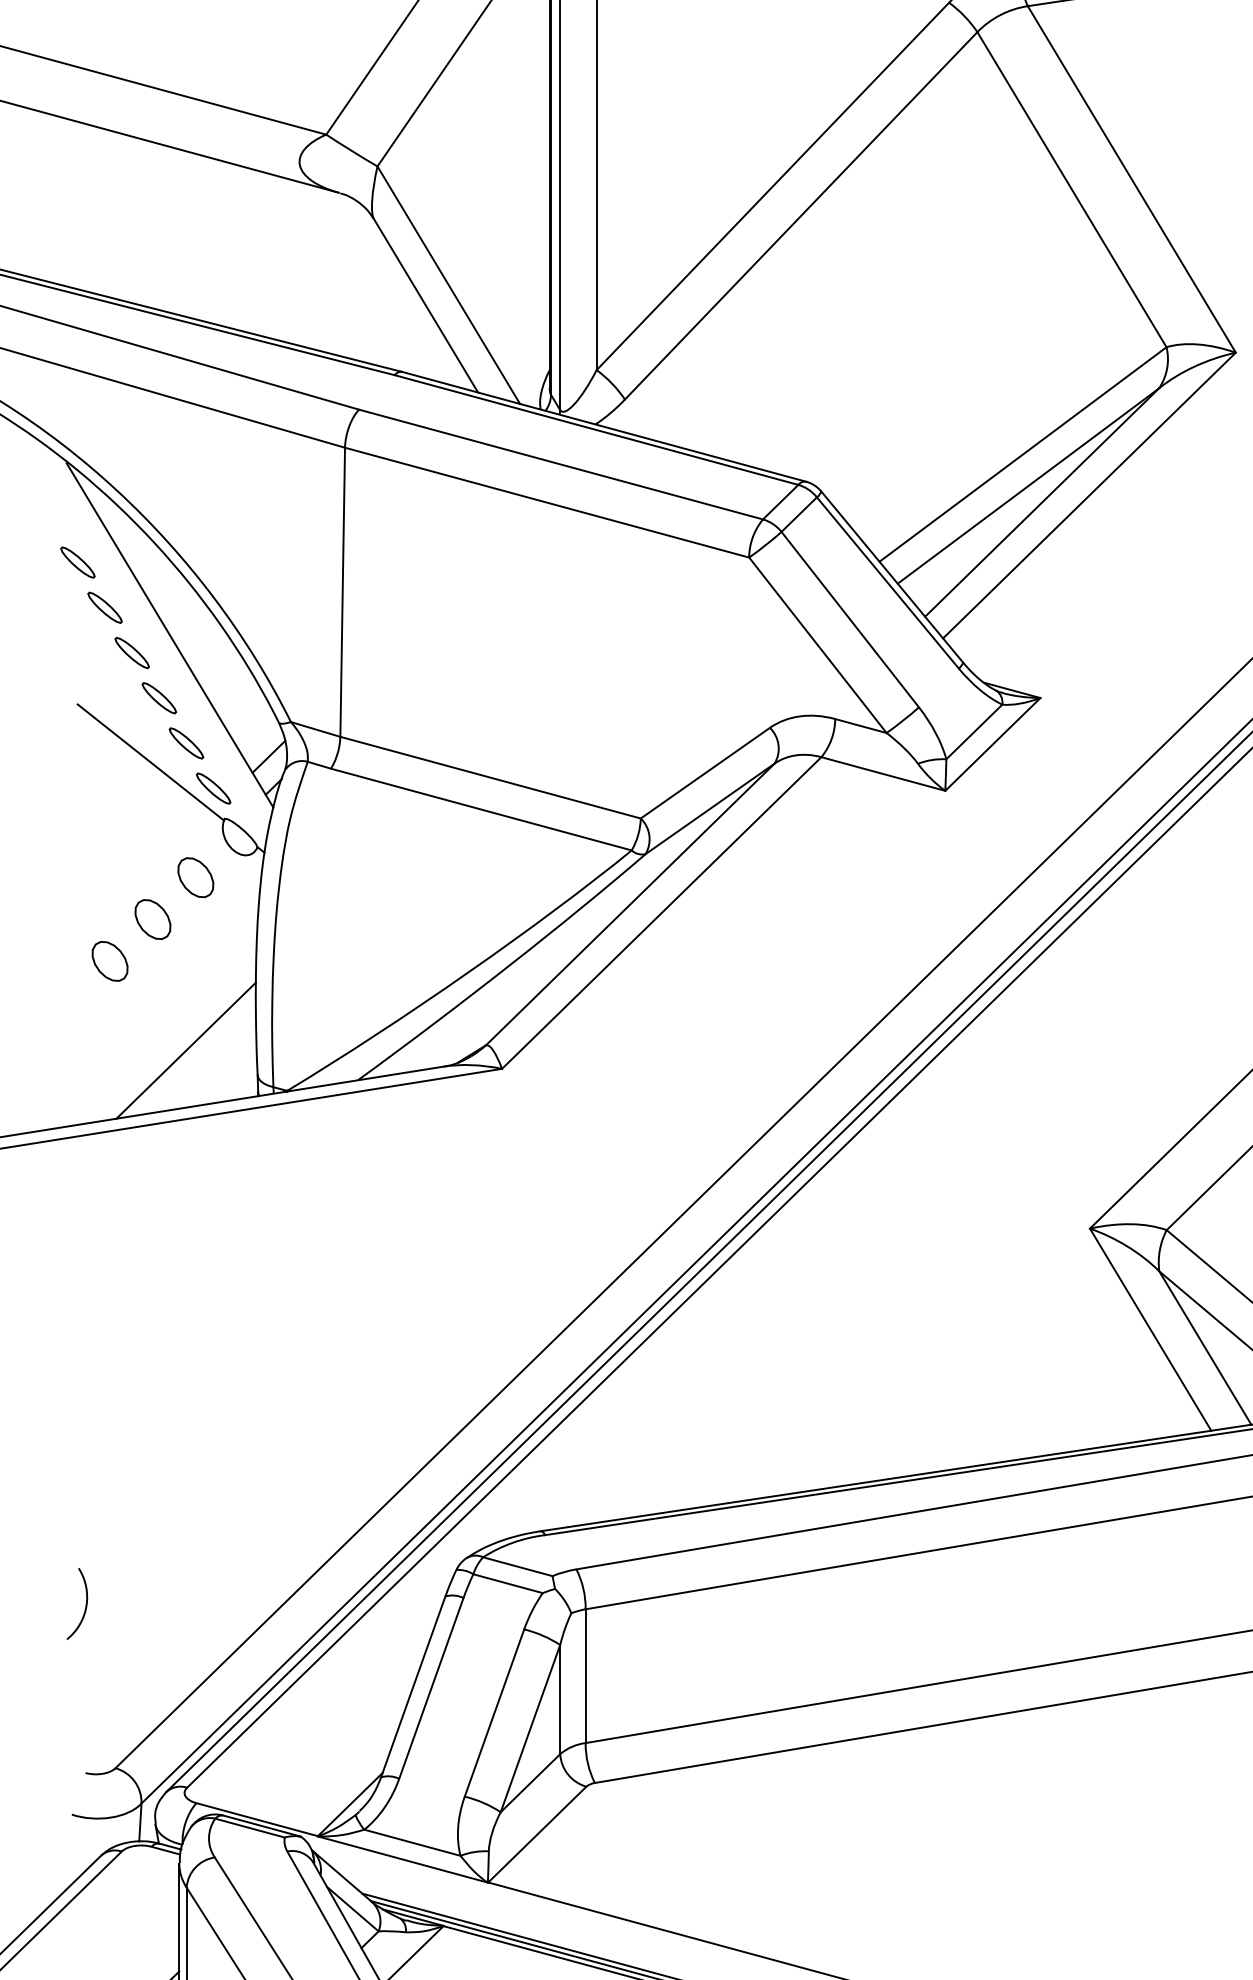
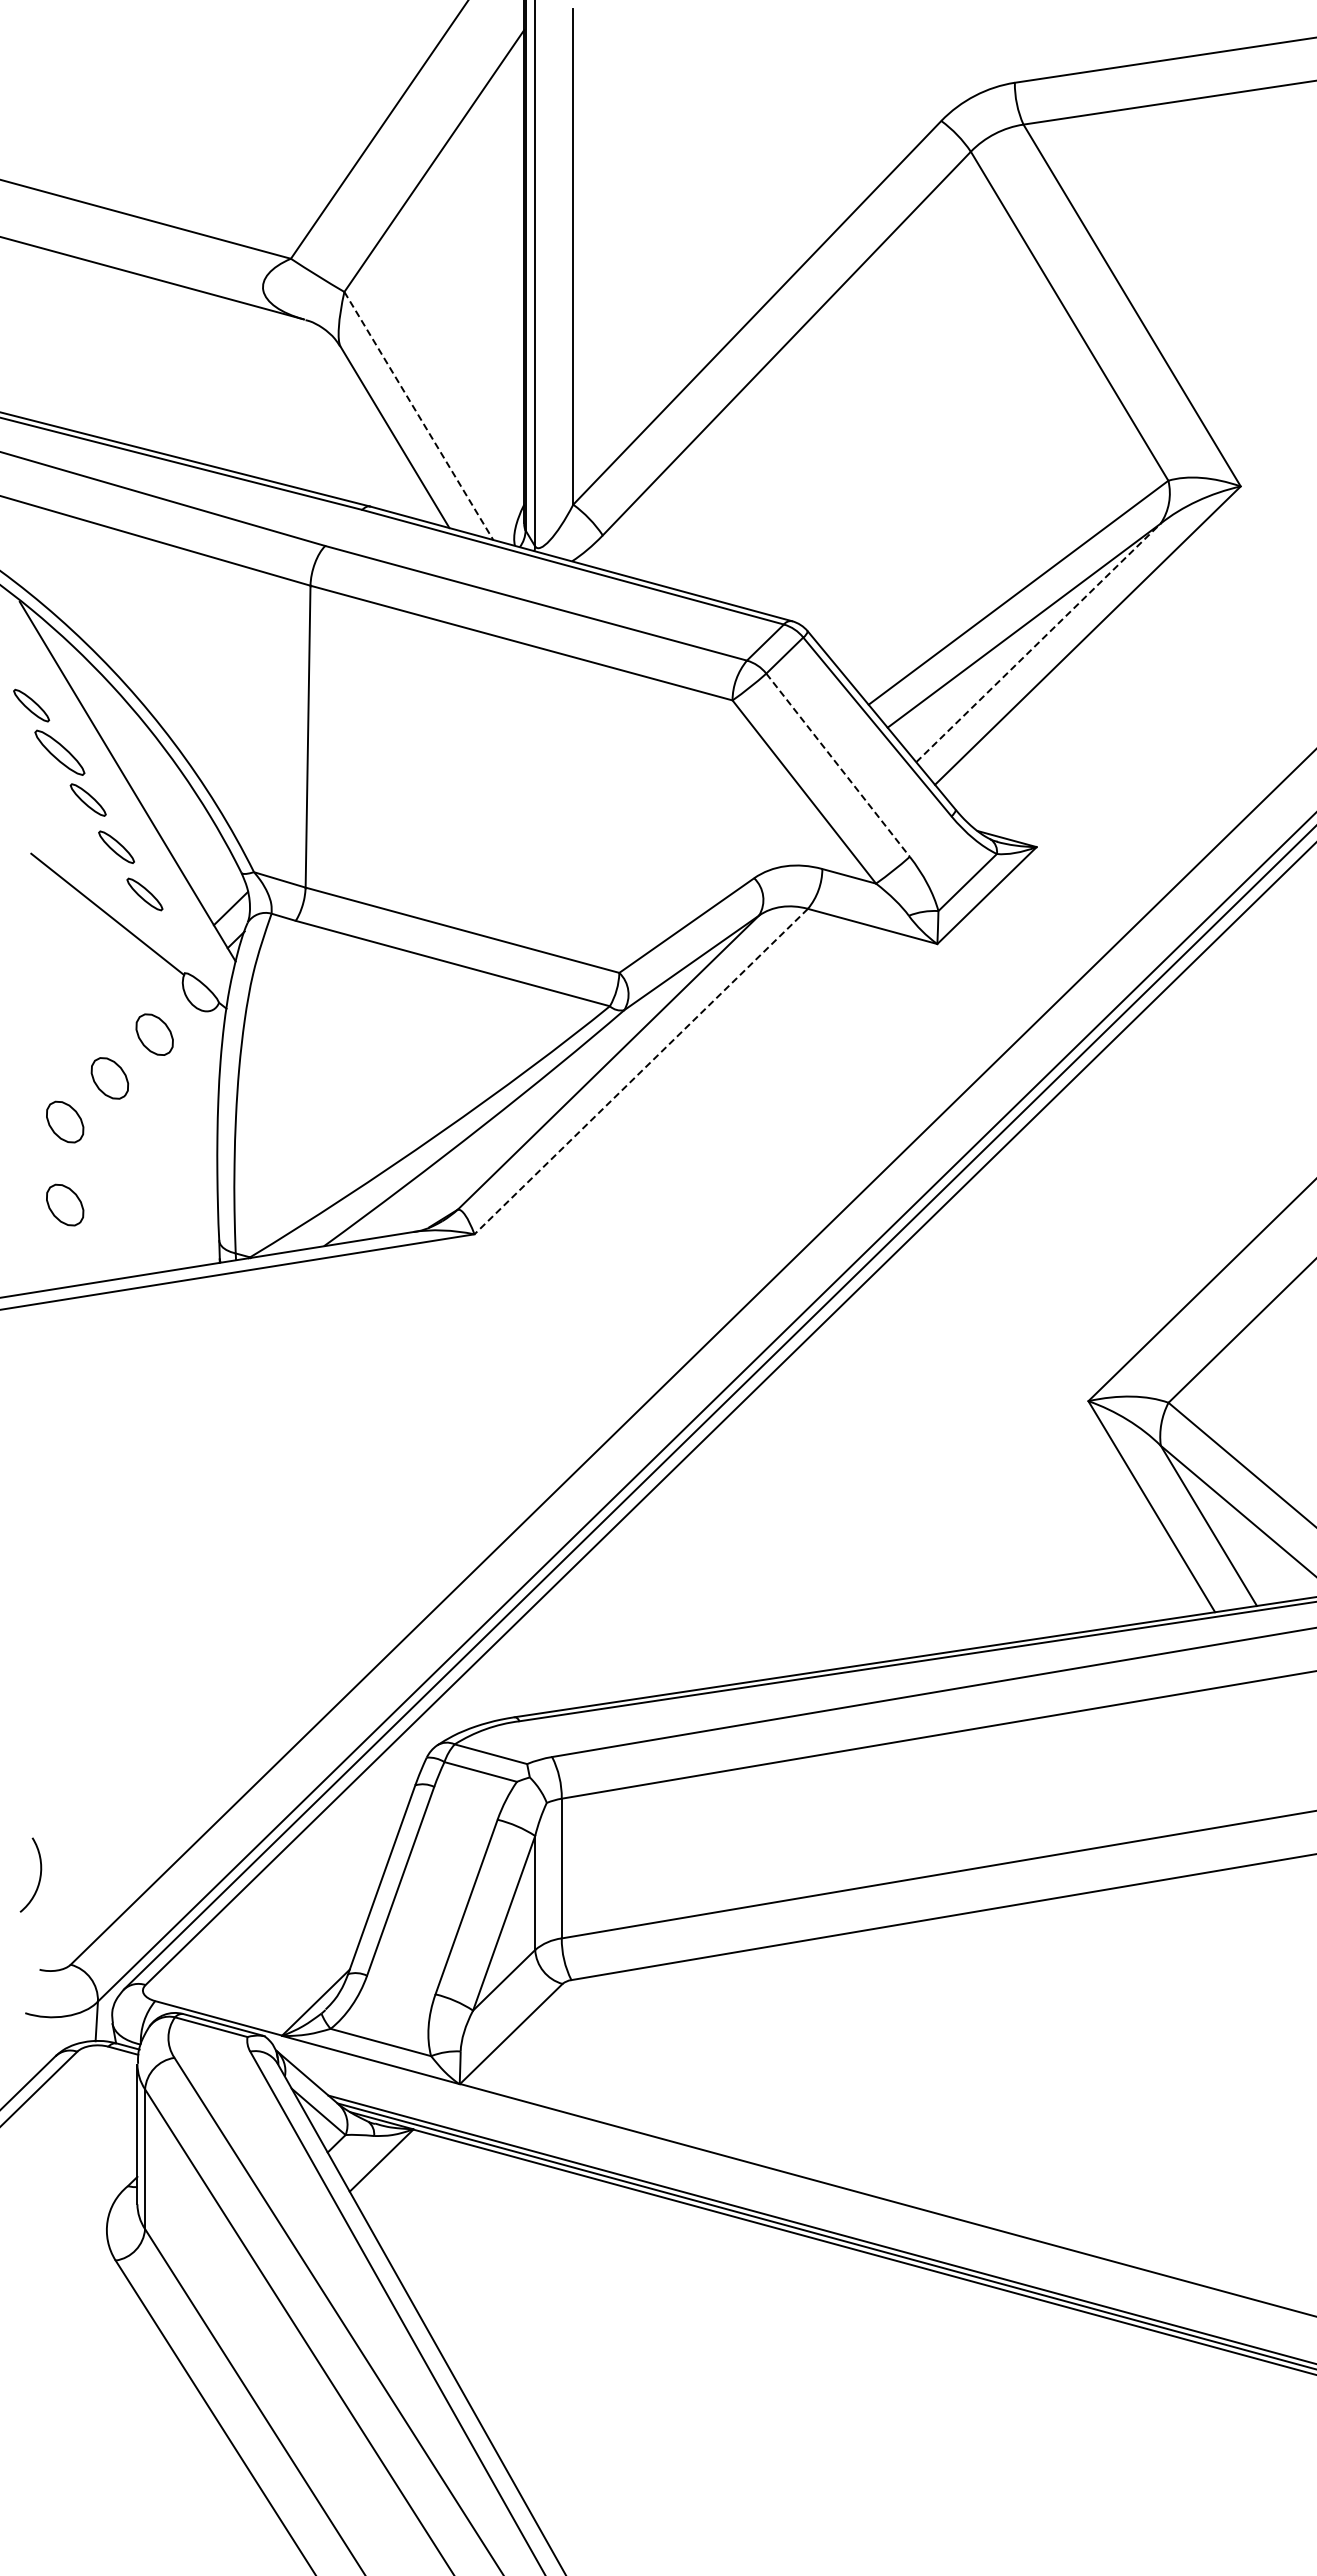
line: (448, 284) -> (418, 415), solid -> dashed
line: (1042, 502) -> (1038, 642), solid -> dashed
part: (104, 607) -> (59, 752), size x1.4
line: (850, 619) -> (838, 765), solid -> dashed
part: (212, 788) -> (172, 941), removed
line: (661, 912) -> (641, 1071), solid -> dashed
part: (110, 1040) -> (65, 1204), added
line: (186, 1050) -> (144, 1215), removed
arc: (85, 1604) -> (39, 1875), moved

